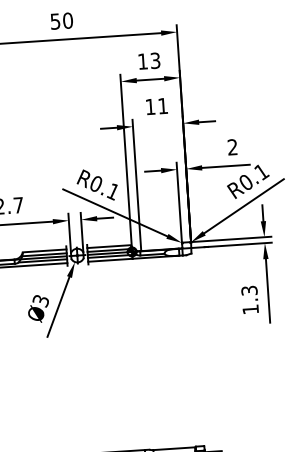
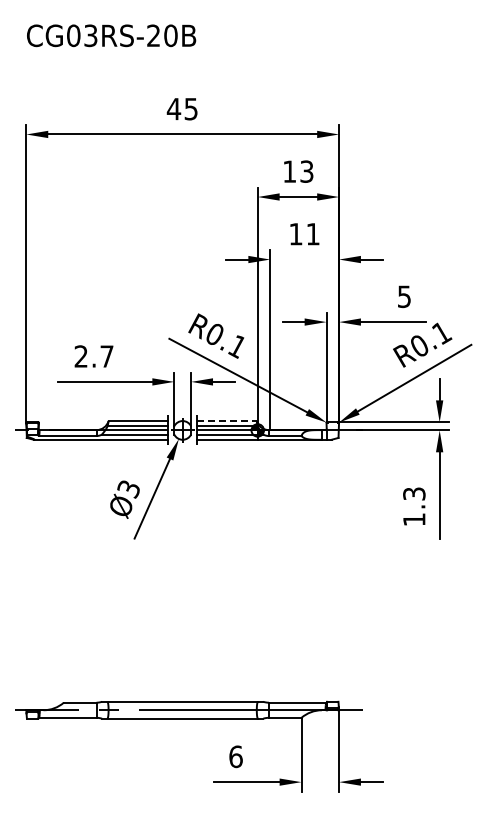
text: (60, 20) -> (181, 108), 50 -> 45
text: (232, 147) -> (404, 296), 2 -> 5
line: (108, 246) -> (226, 421), solid -> dashed

